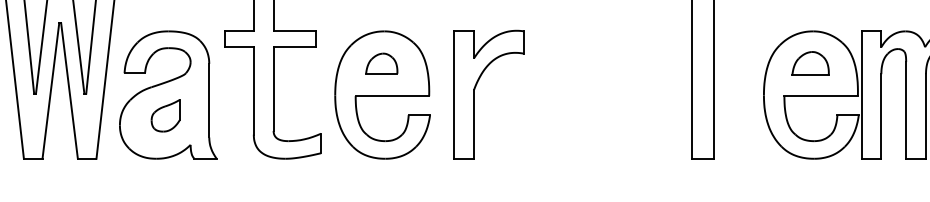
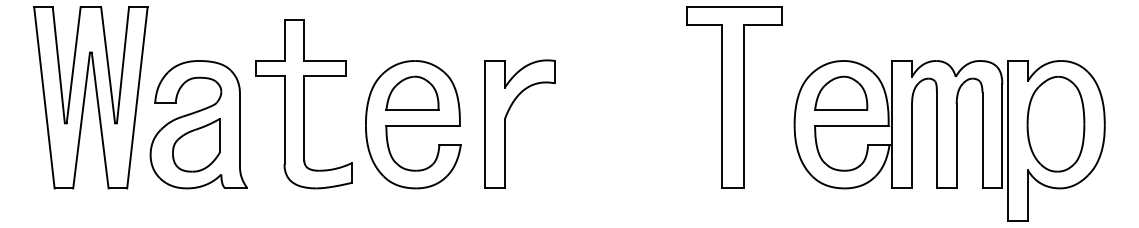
part: (381, 62) -> (412, 92), size x1.67
part: (810, 62) -> (841, 92), size x1.43
part: (165, 115) -> (196, 145), size x1.67

